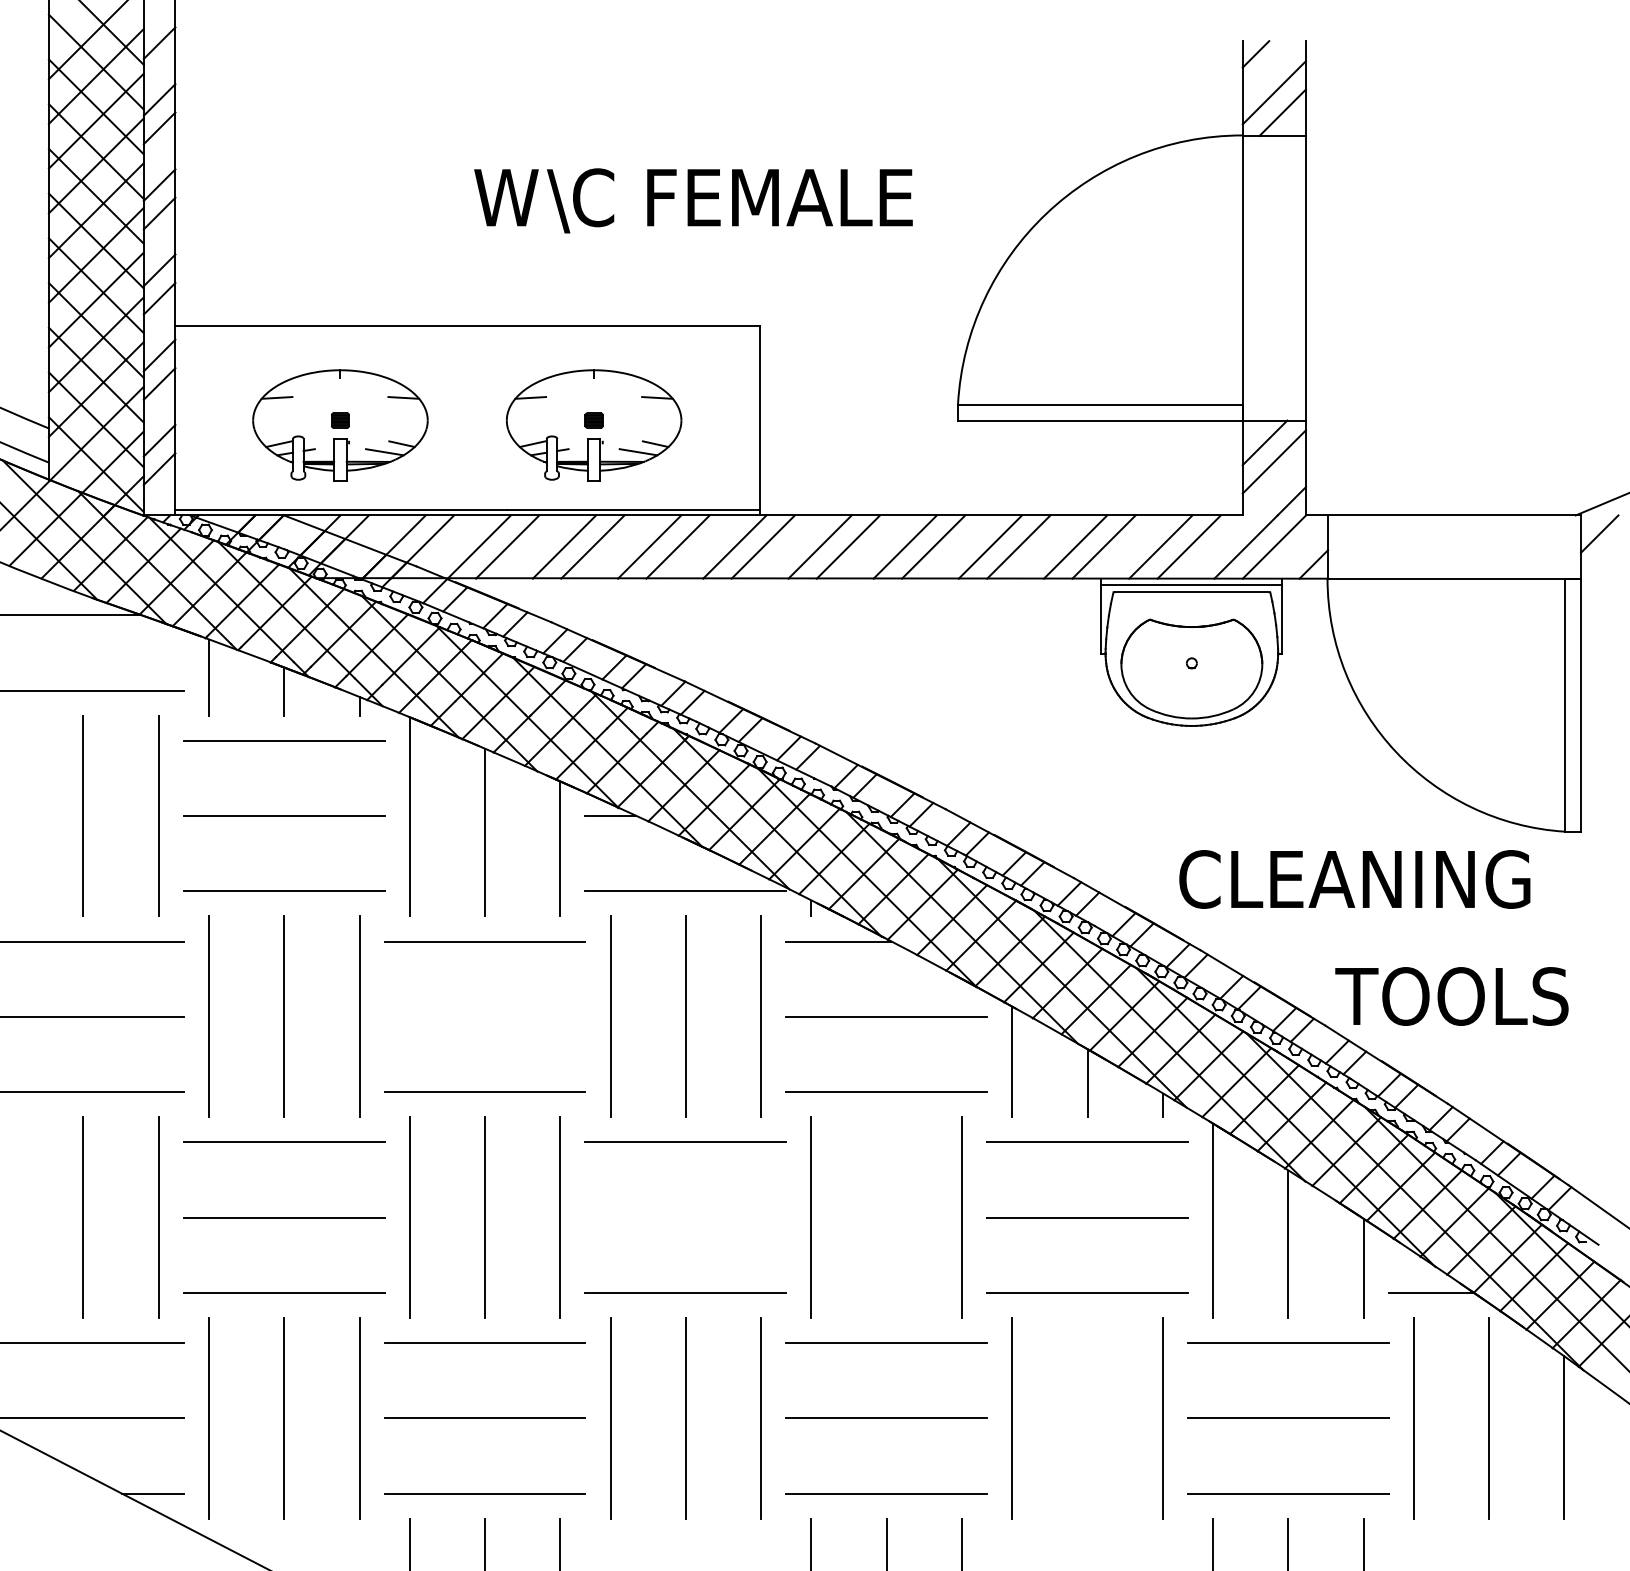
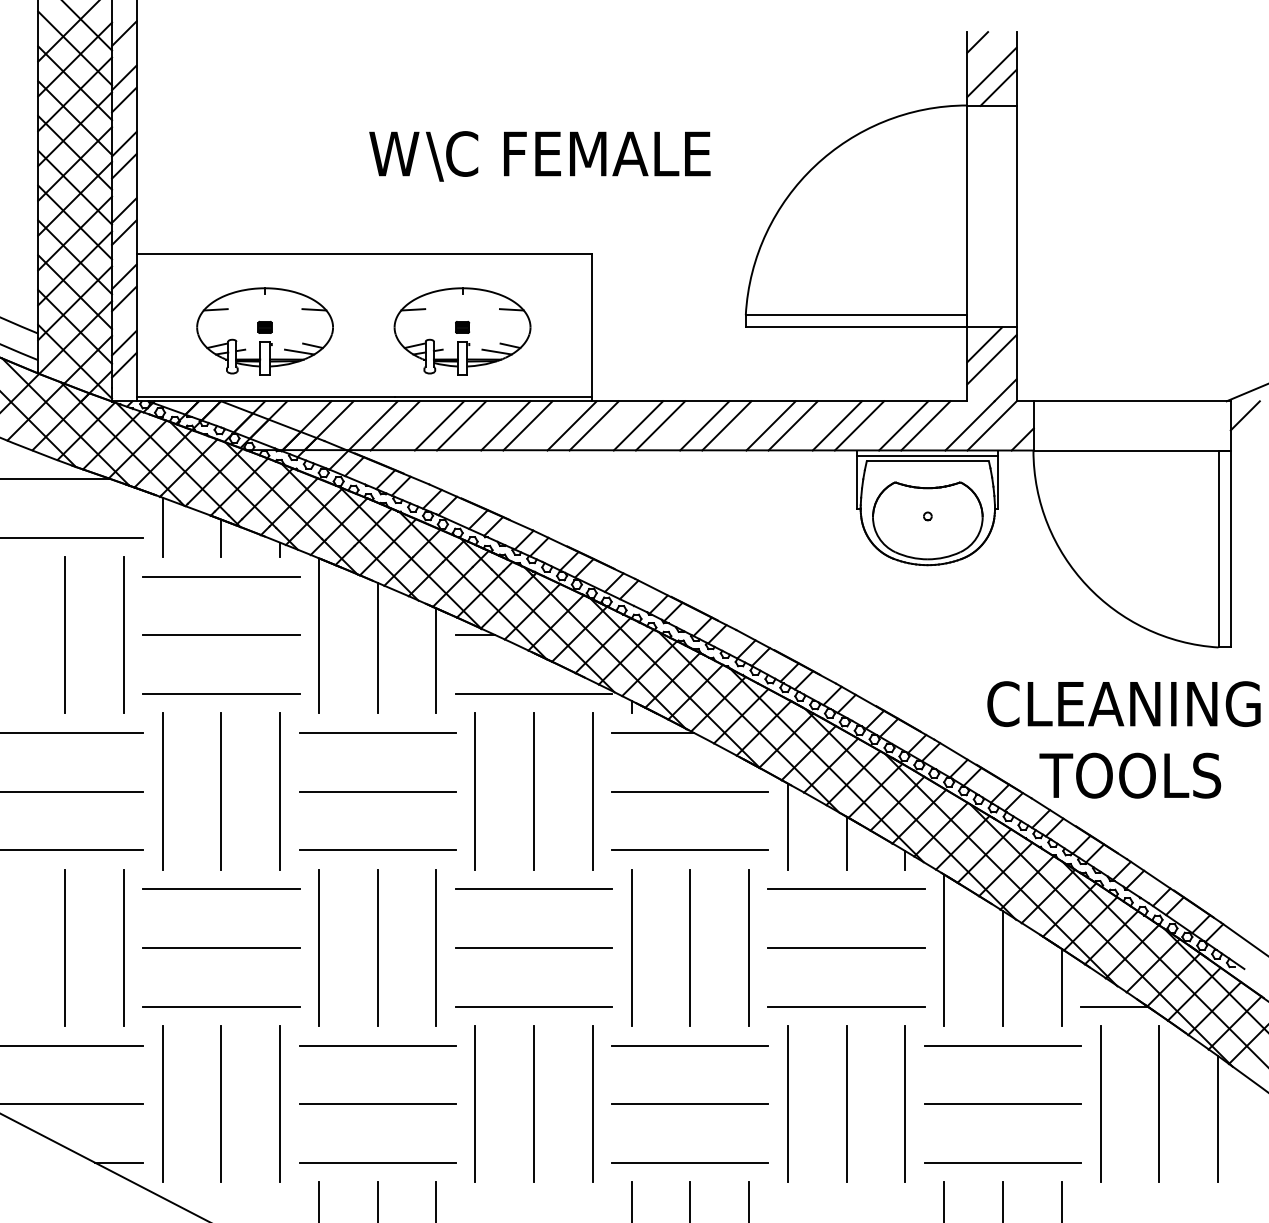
text: (1354, 879) -> (1123, 704), moved
line: (484, 1016) -> (377, 791), added
line: (685, 1217) -> (533, 947), added
line: (886, 1217) -> (690, 947), added
line: (1087, 1418) -> (846, 1104), added

